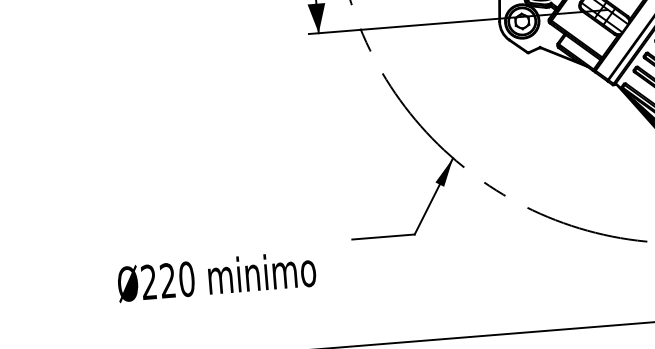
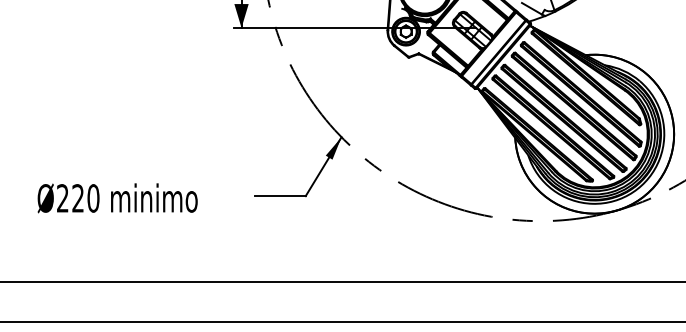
text: (216, 276) -> (117, 198), moved

